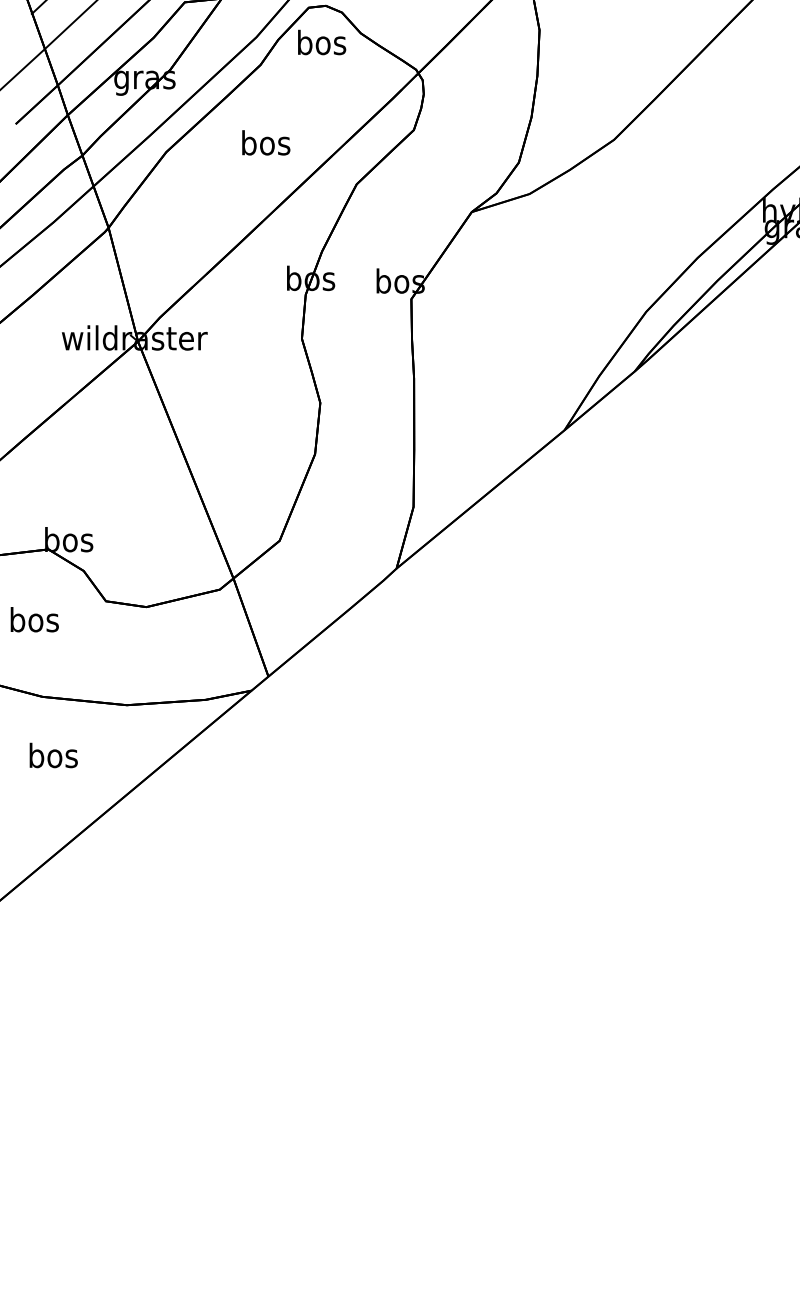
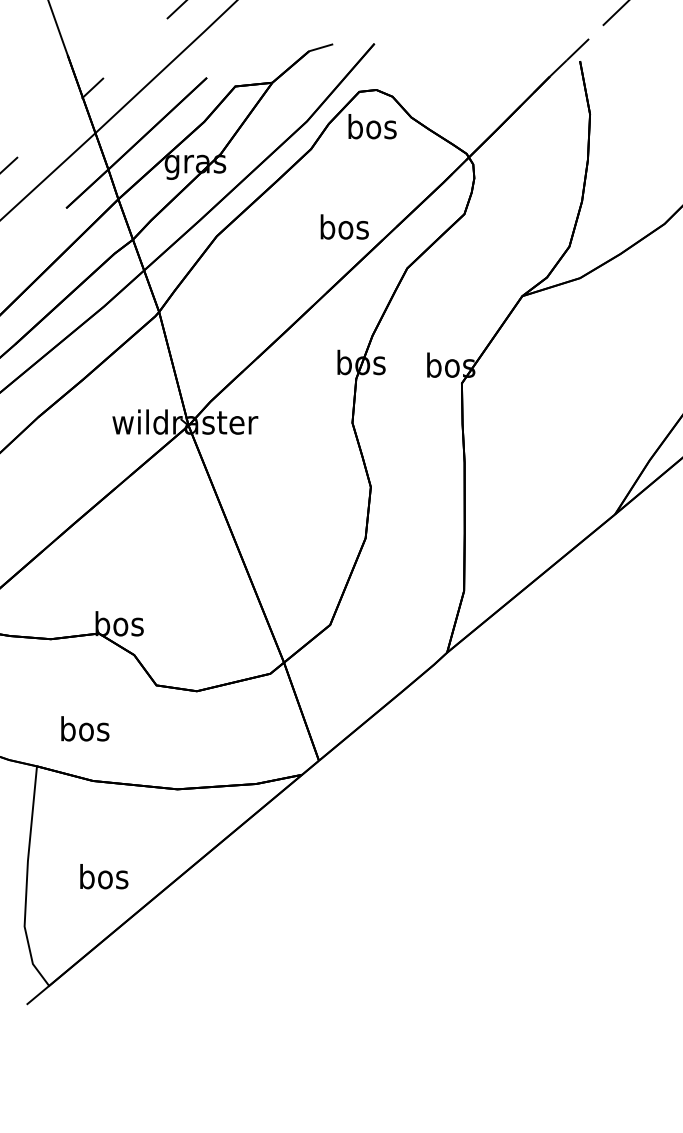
text: (266, 142) -> (345, 226), moved
text: (34, 619) -> (85, 728), moved
text: (53, 755) -> (104, 876), moved

